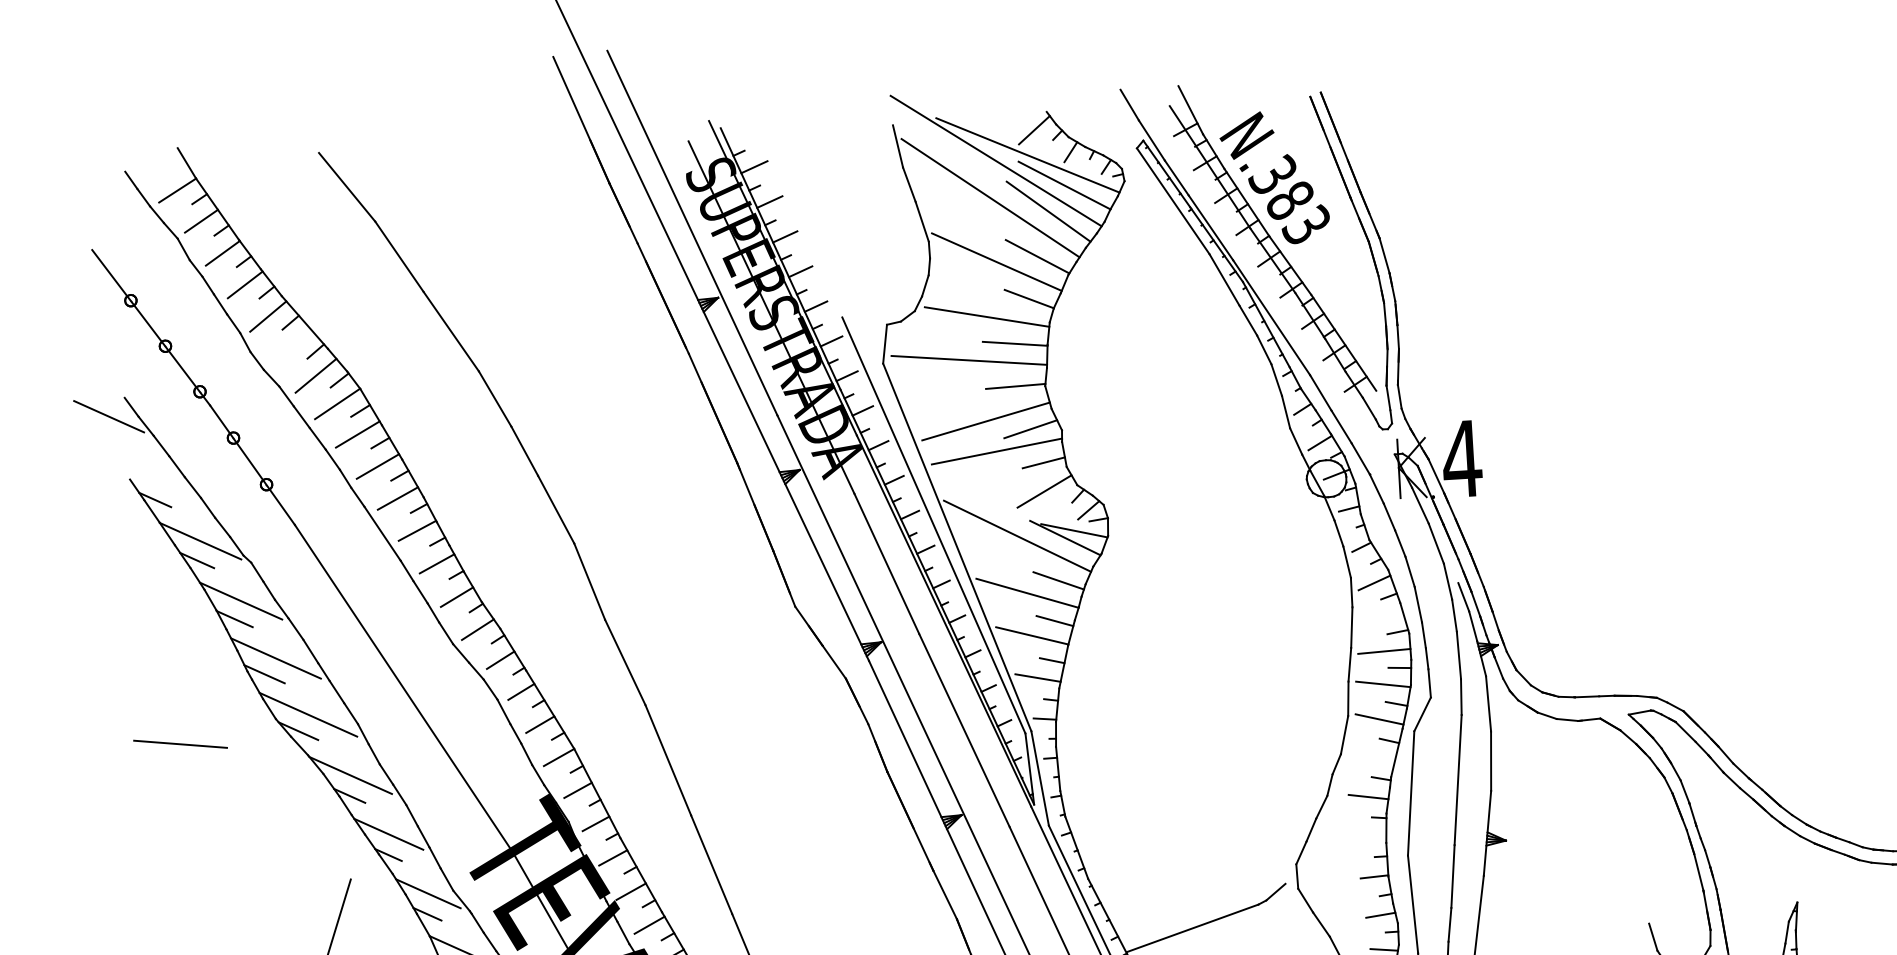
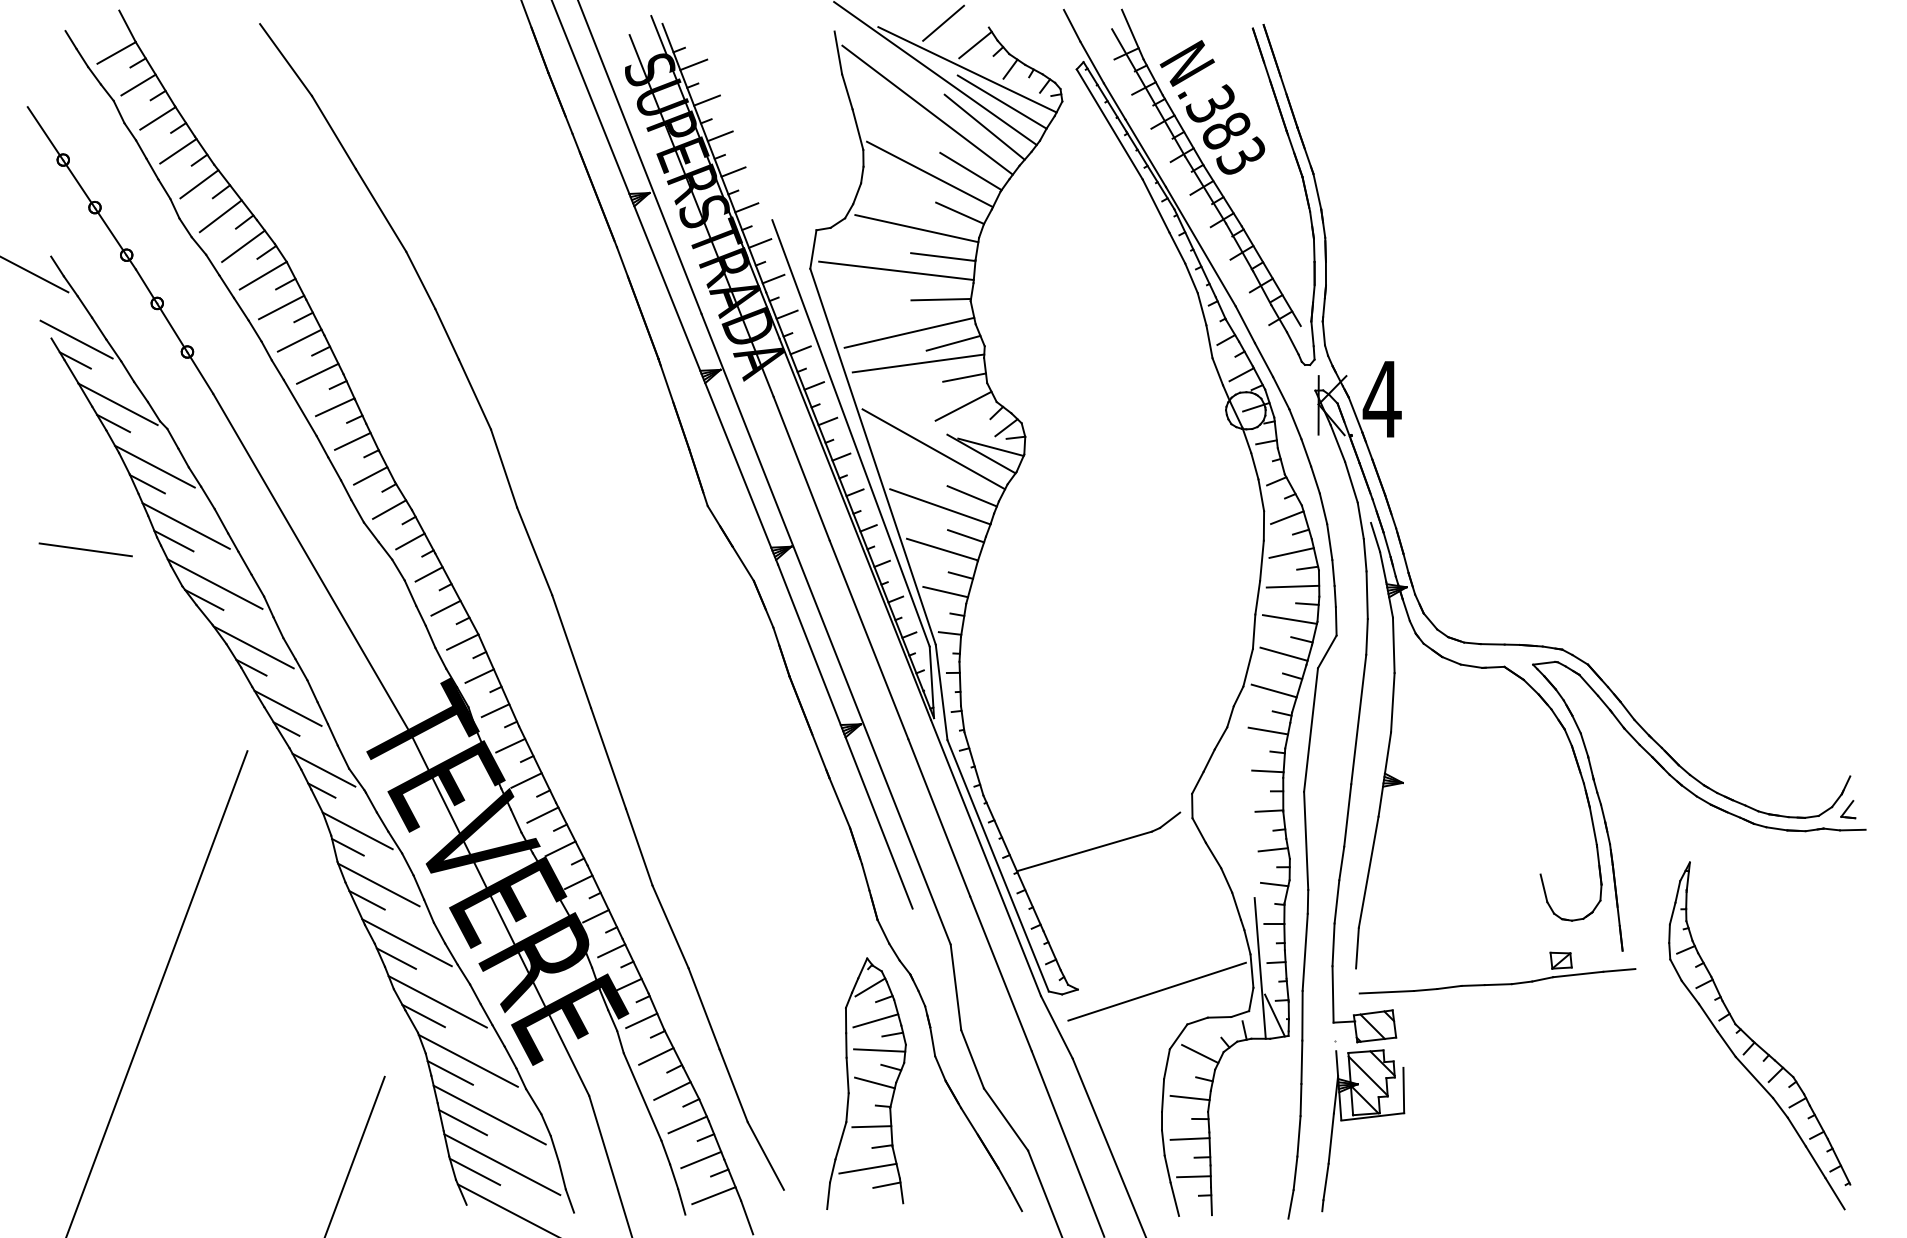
line: (1001, 109) -> (943, 22), added
line: (291, 347) -> (220, 216), added
line: (155, 479) -> (76, 339), added
line: (1380, 617) -> (1291, 552), added
line: (180, 743) -> (85, 549), moved
line: (1371, 756) -> (1273, 690), added
line: (1370, 837) -> (1267, 771), added

